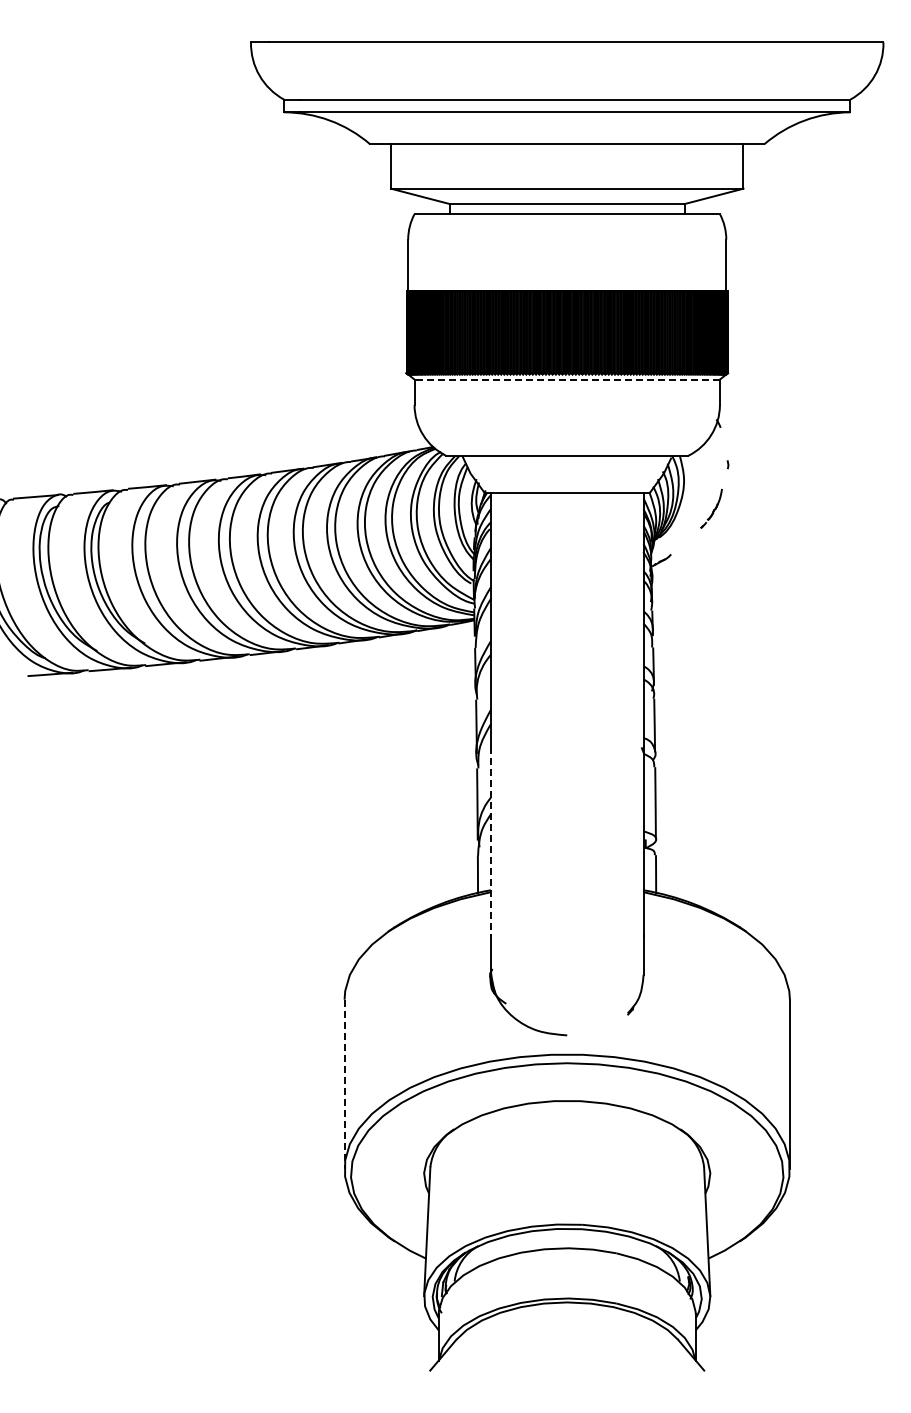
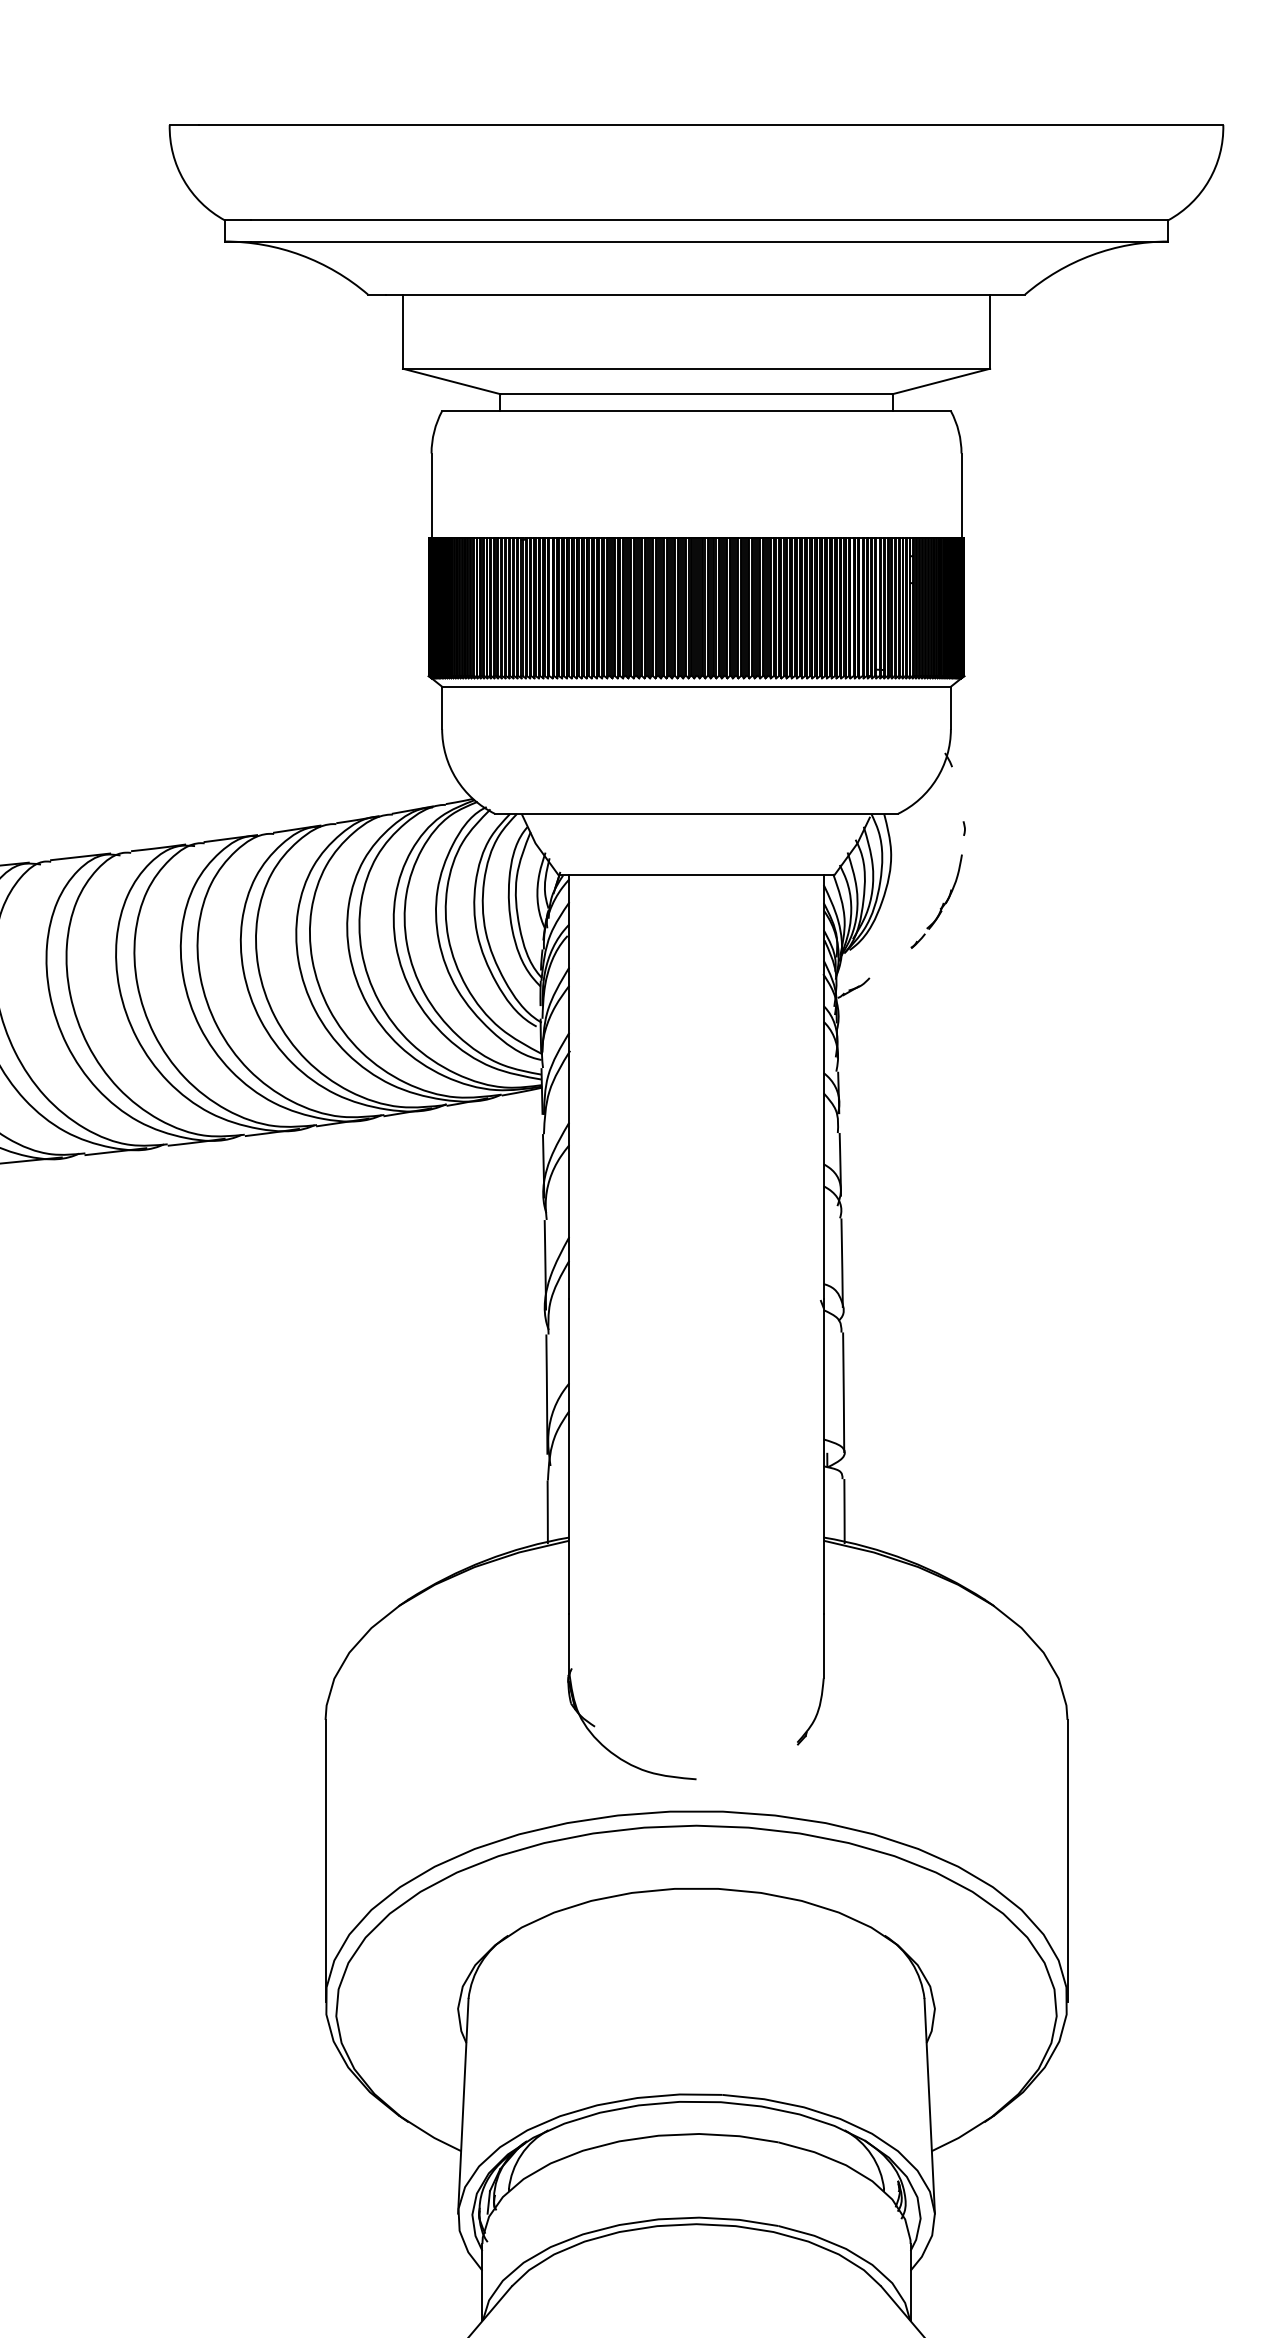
line: (567, 379) -> (696, 686), dashed -> solid
part: (711, 508) -> (936, 901), size x1.43
line: (490, 841) -> (568, 1456), dashed -> solid
line: (344, 1084) -> (325, 1861), dashed -> solid

